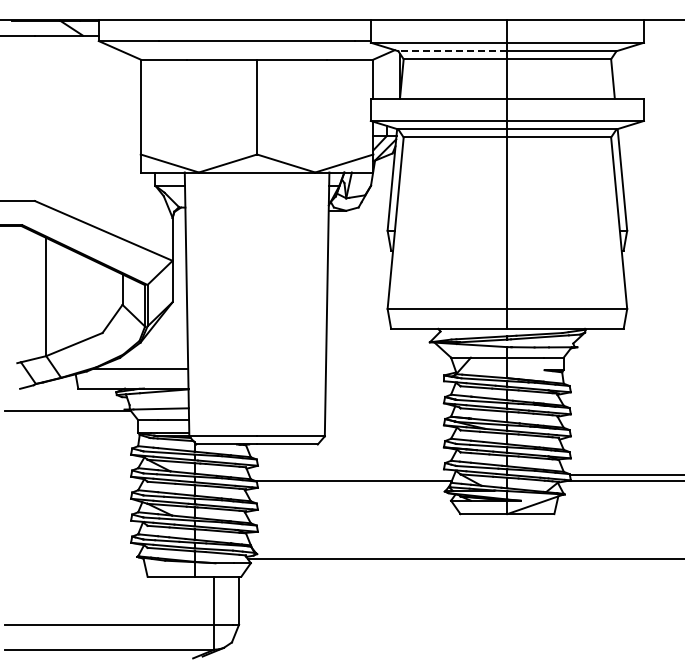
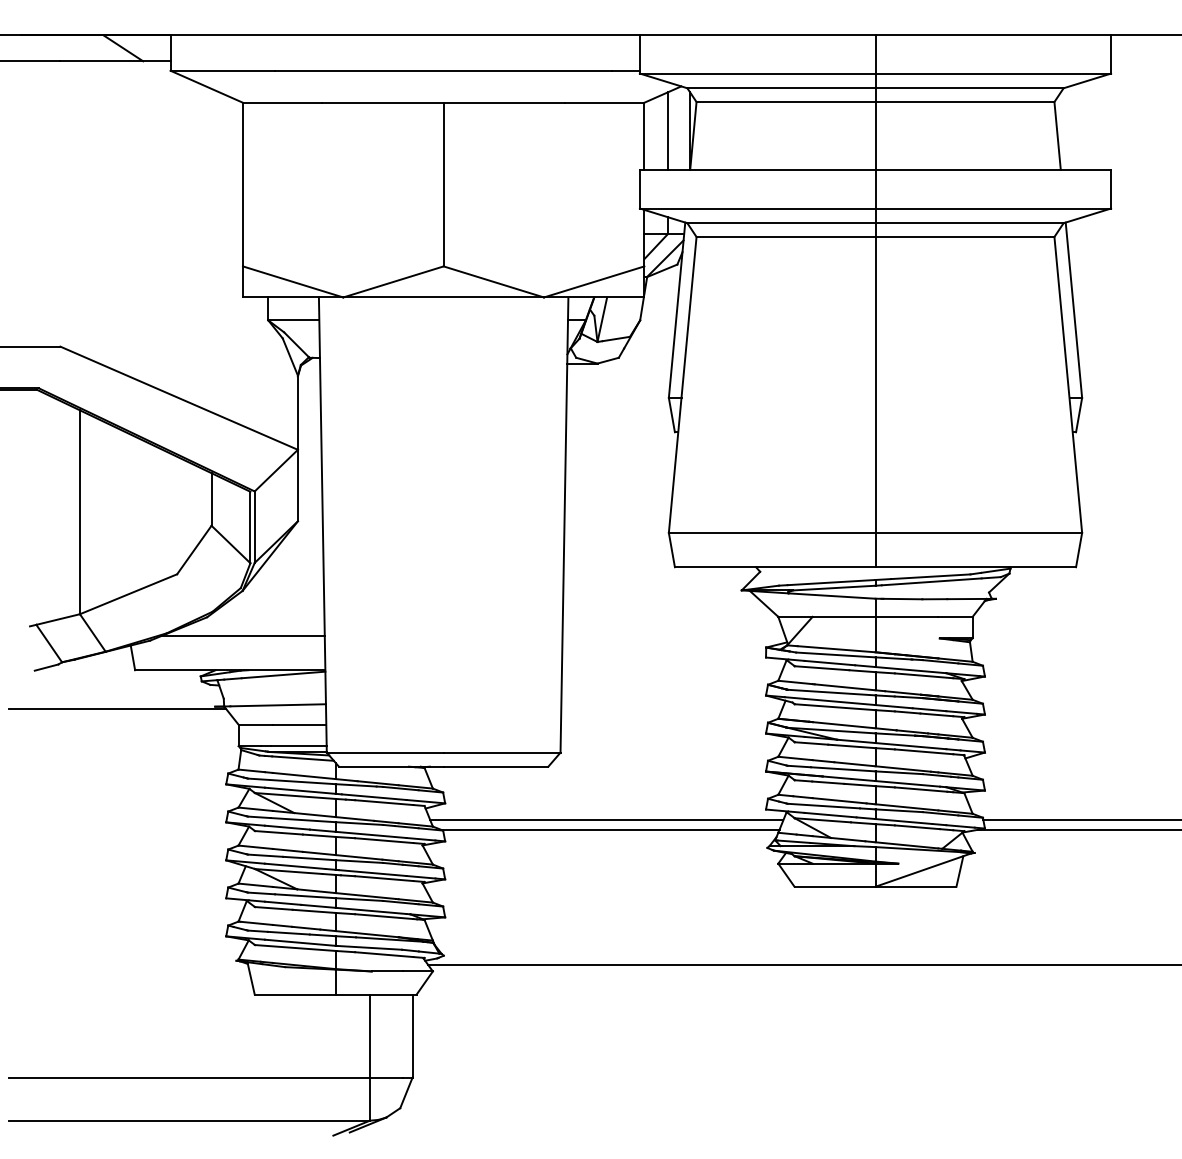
line: (452, 51) -> (780, 88), dashed -> solid
line: (387, 75) -> (668, 130), added
line: (351, 475) -> (606, 820), added

